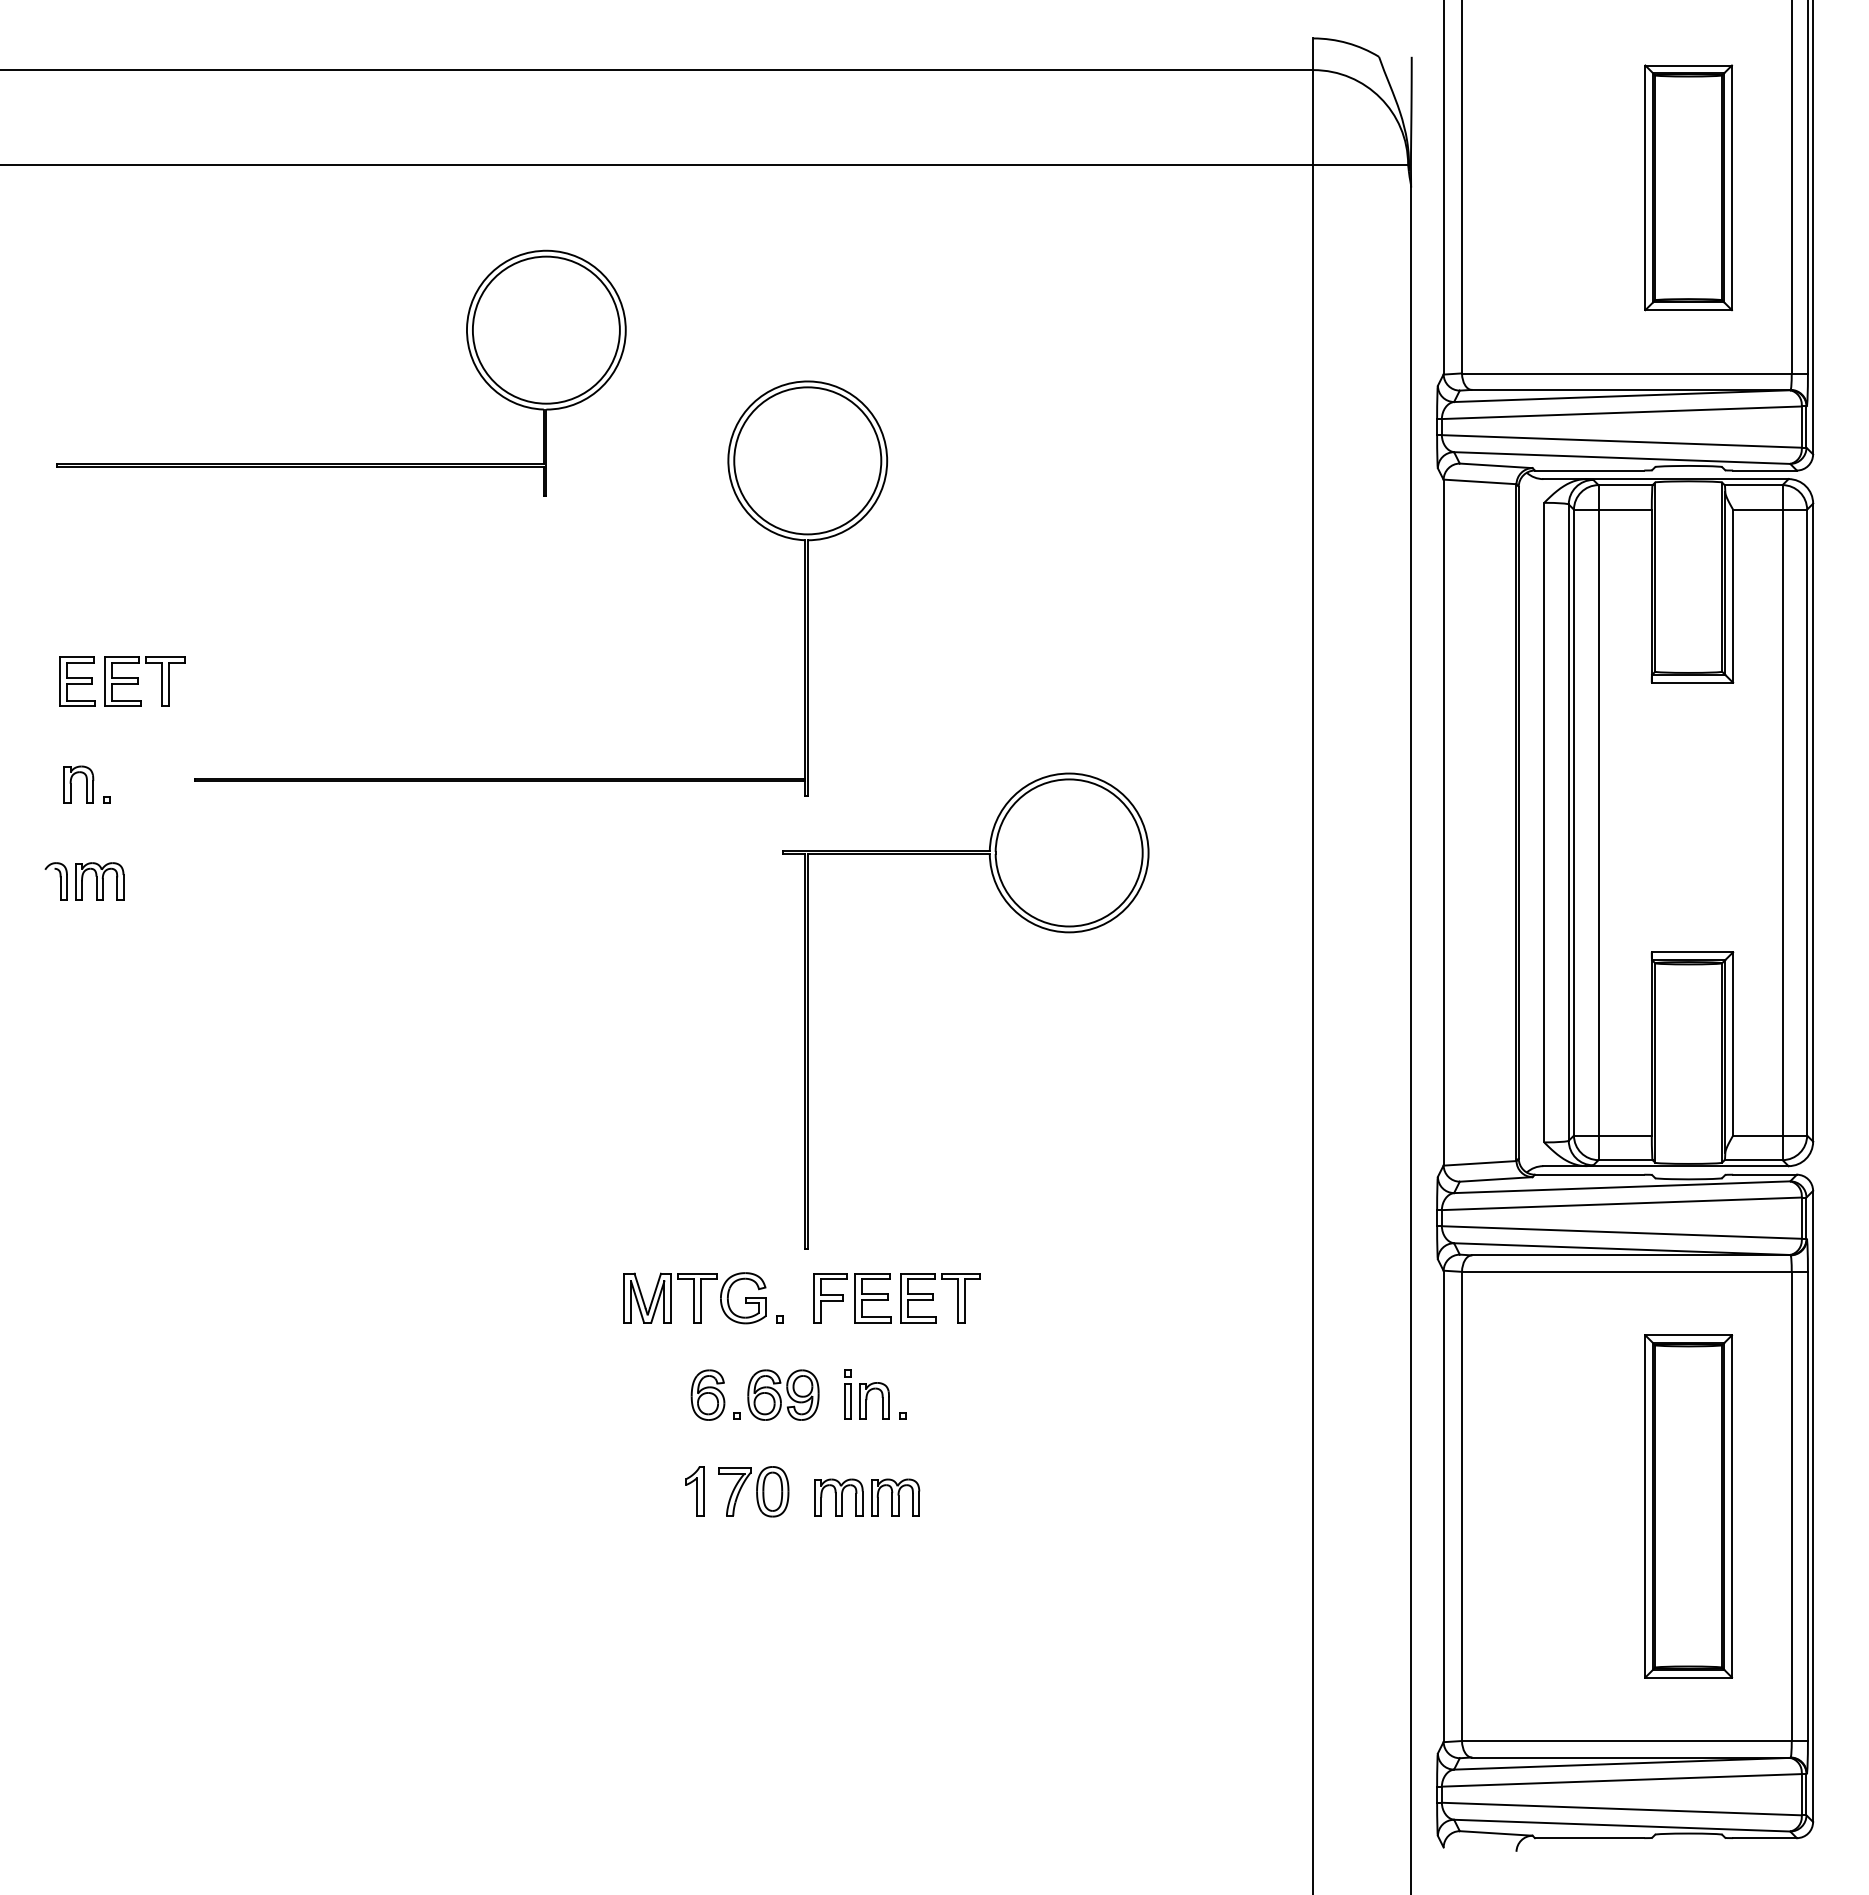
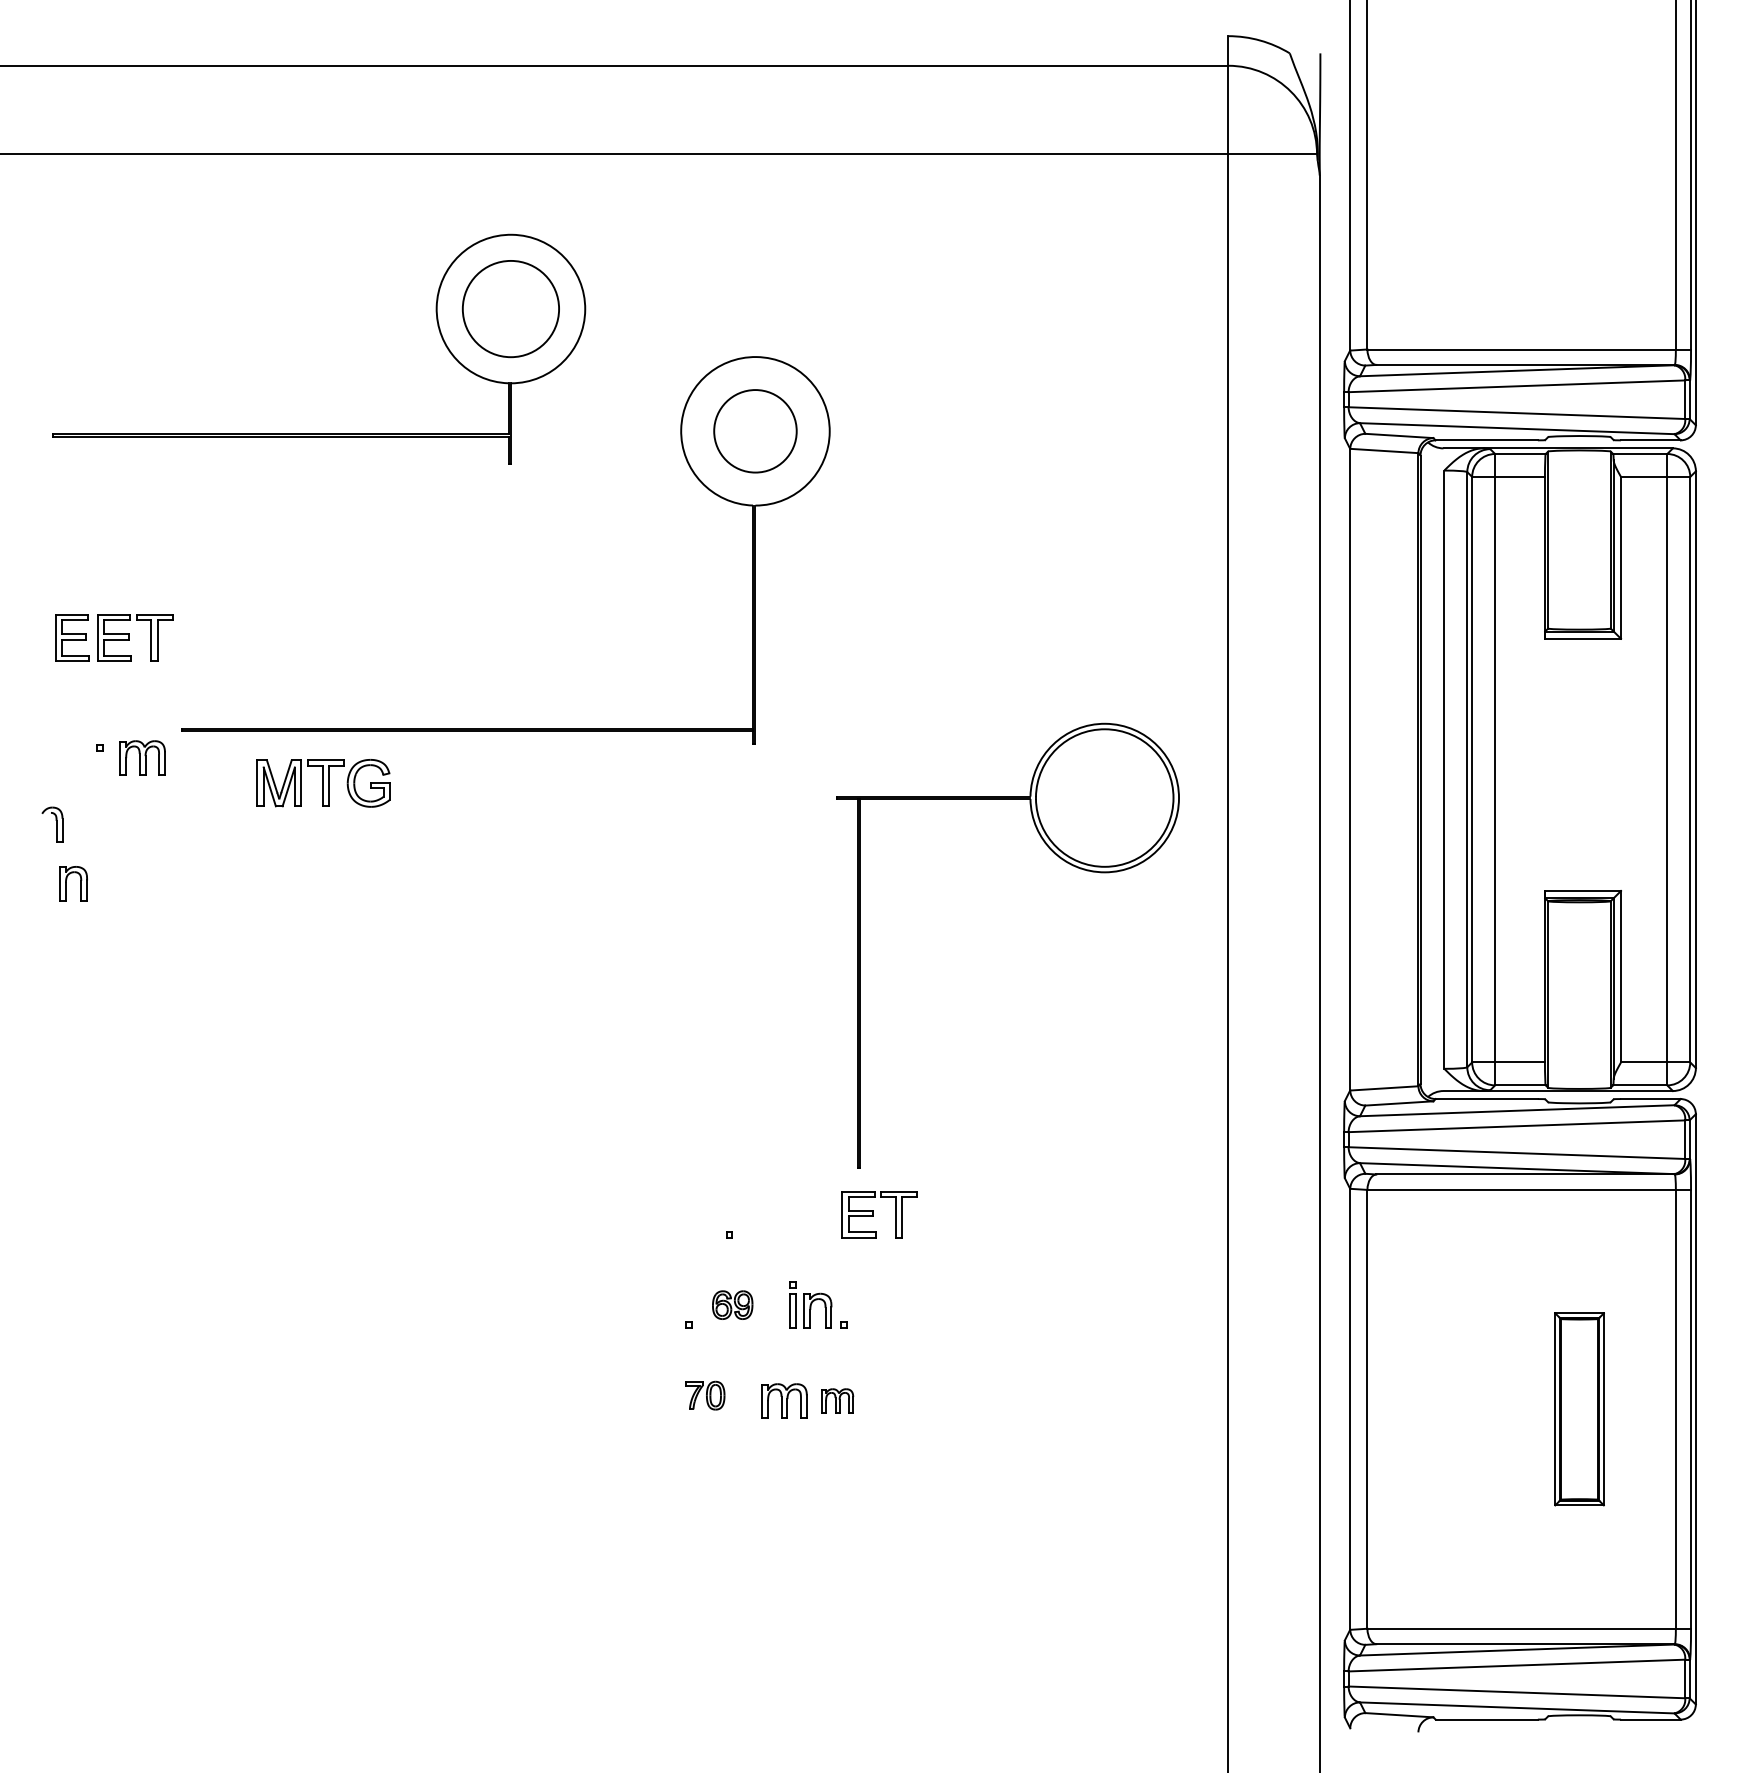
part: (1688, 187) -> (1579, 175), removed
circle: (545, 329) -> (510, 308), size x0.7
circle: (807, 460) -> (755, 430), size x0.6
part: (71, 784) -> (66, 883), moved
part: (99, 881) -> (142, 758), moved
part: (1025, 920) -> (1063, 861), moved
part: (694, 1298) -> (323, 783), moved
part: (852, 1298) -> (797, 1214), removed
part: (707, 1394) -> (661, 1304), removed
part: (783, 1394) -> (732, 1304), size x0.6
part: (694, 1491) -> (649, 1395), removed
part: (753, 1491) -> (704, 1395), size x0.6
part: (895, 1497) -> (837, 1400), size x0.7
part: (1688, 1506) -> (1579, 1409), size x0.6

